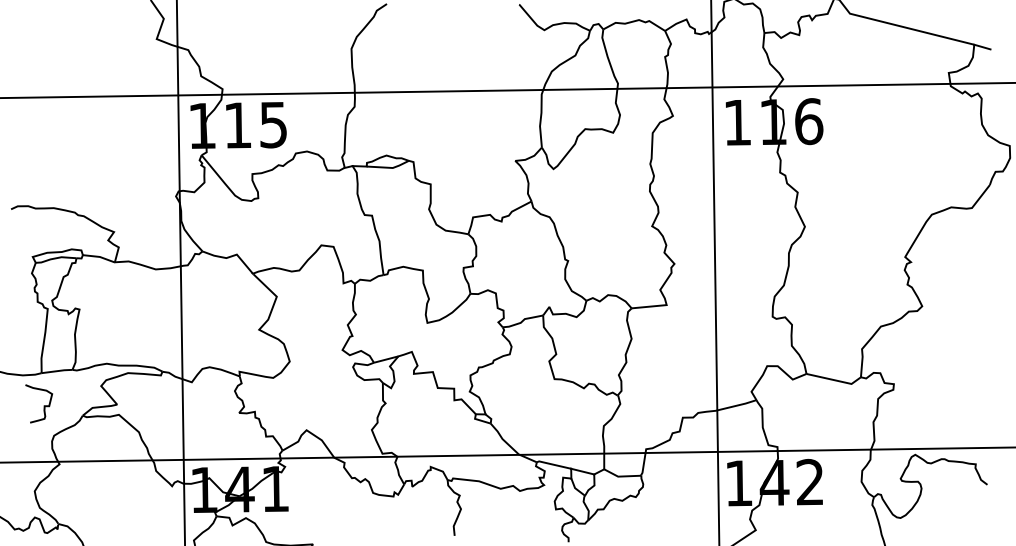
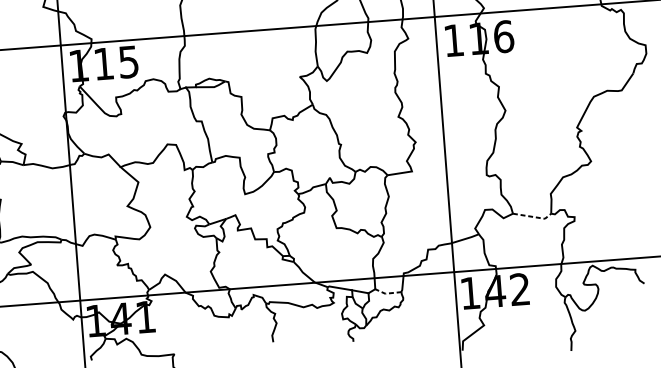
line: (835, 380) -> (533, 217), solid -> dashed
line: (621, 476) -> (387, 293), solid -> dashed

